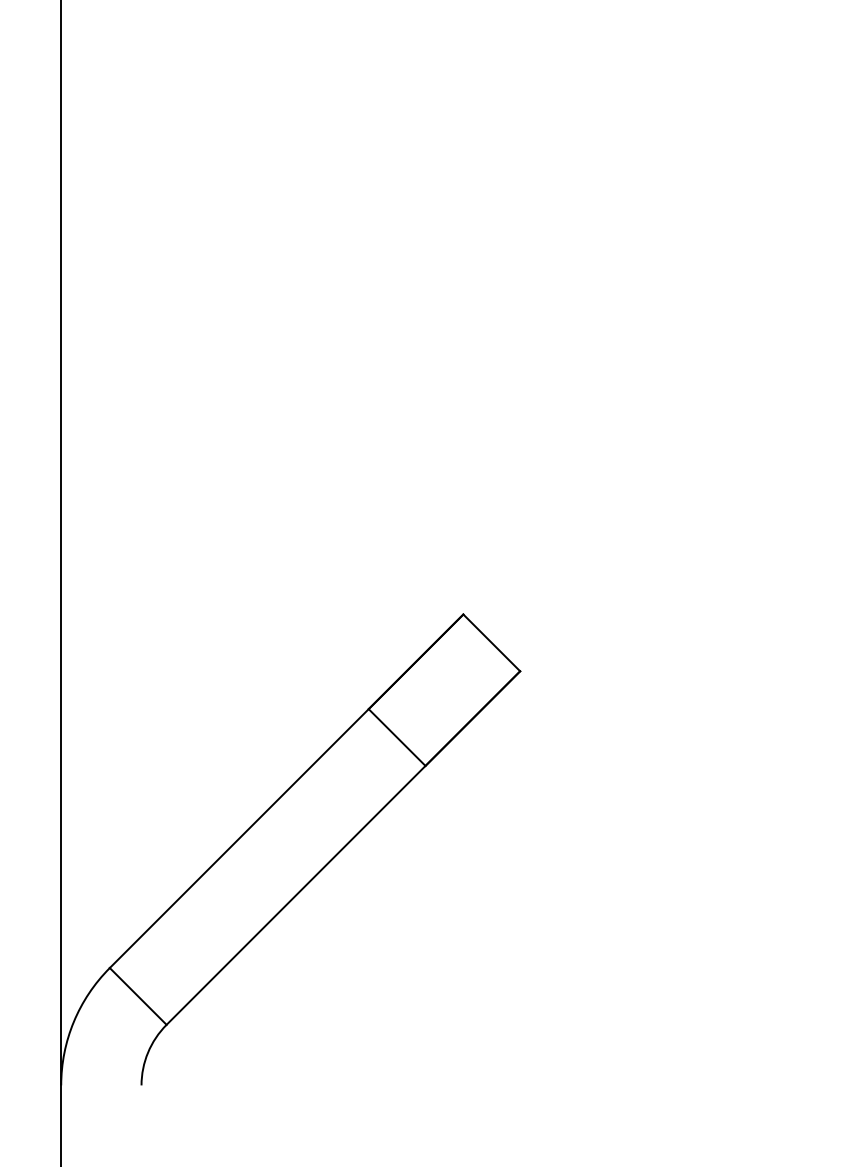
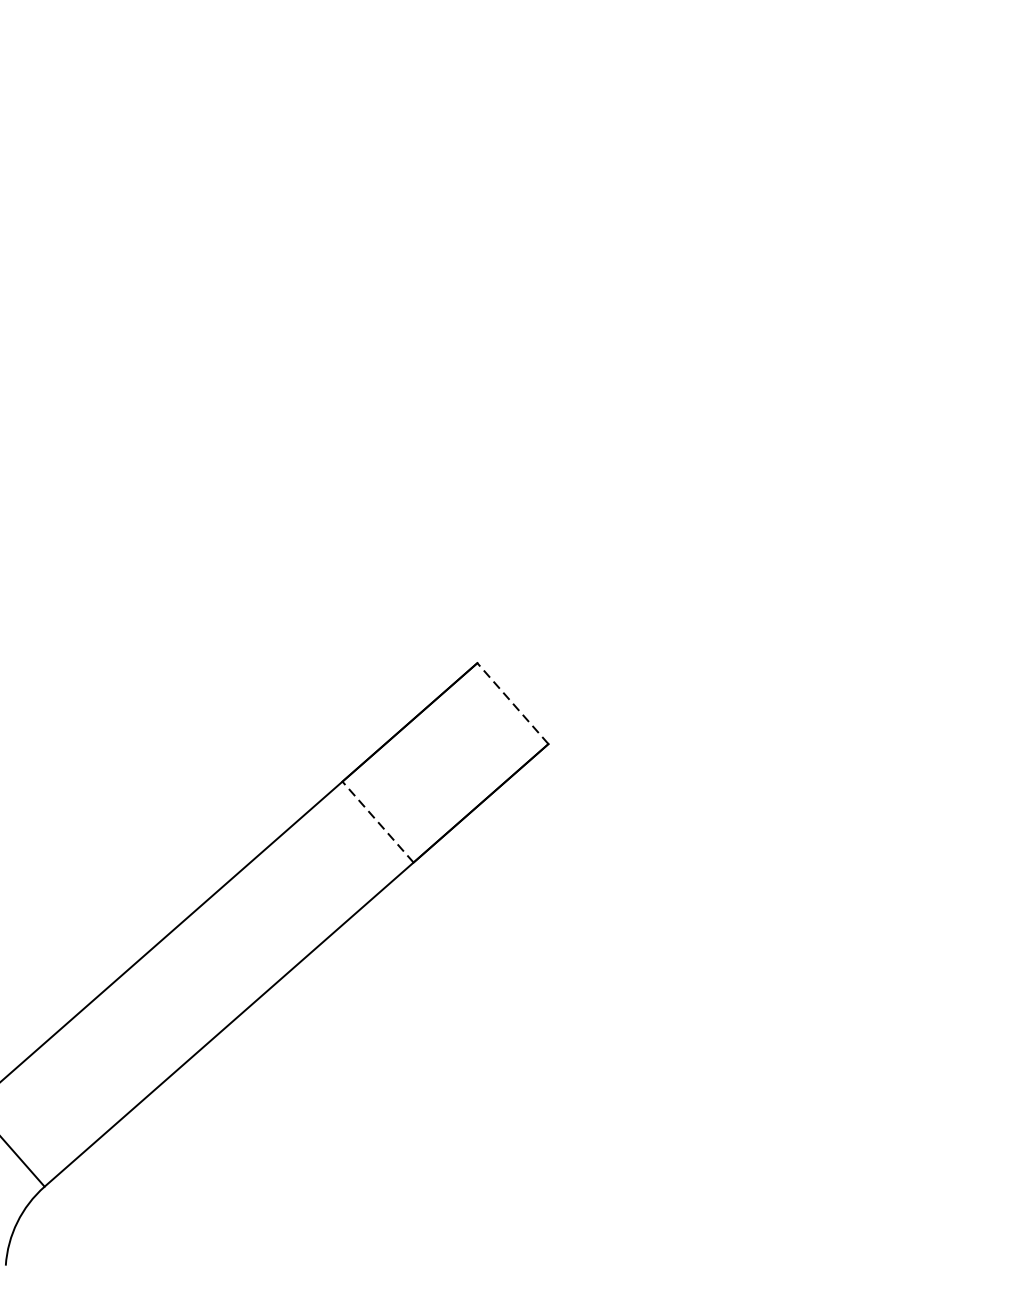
line: (491, 642) -> (512, 703), solid -> dashed
line: (396, 737) -> (377, 822), solid -> dashed

